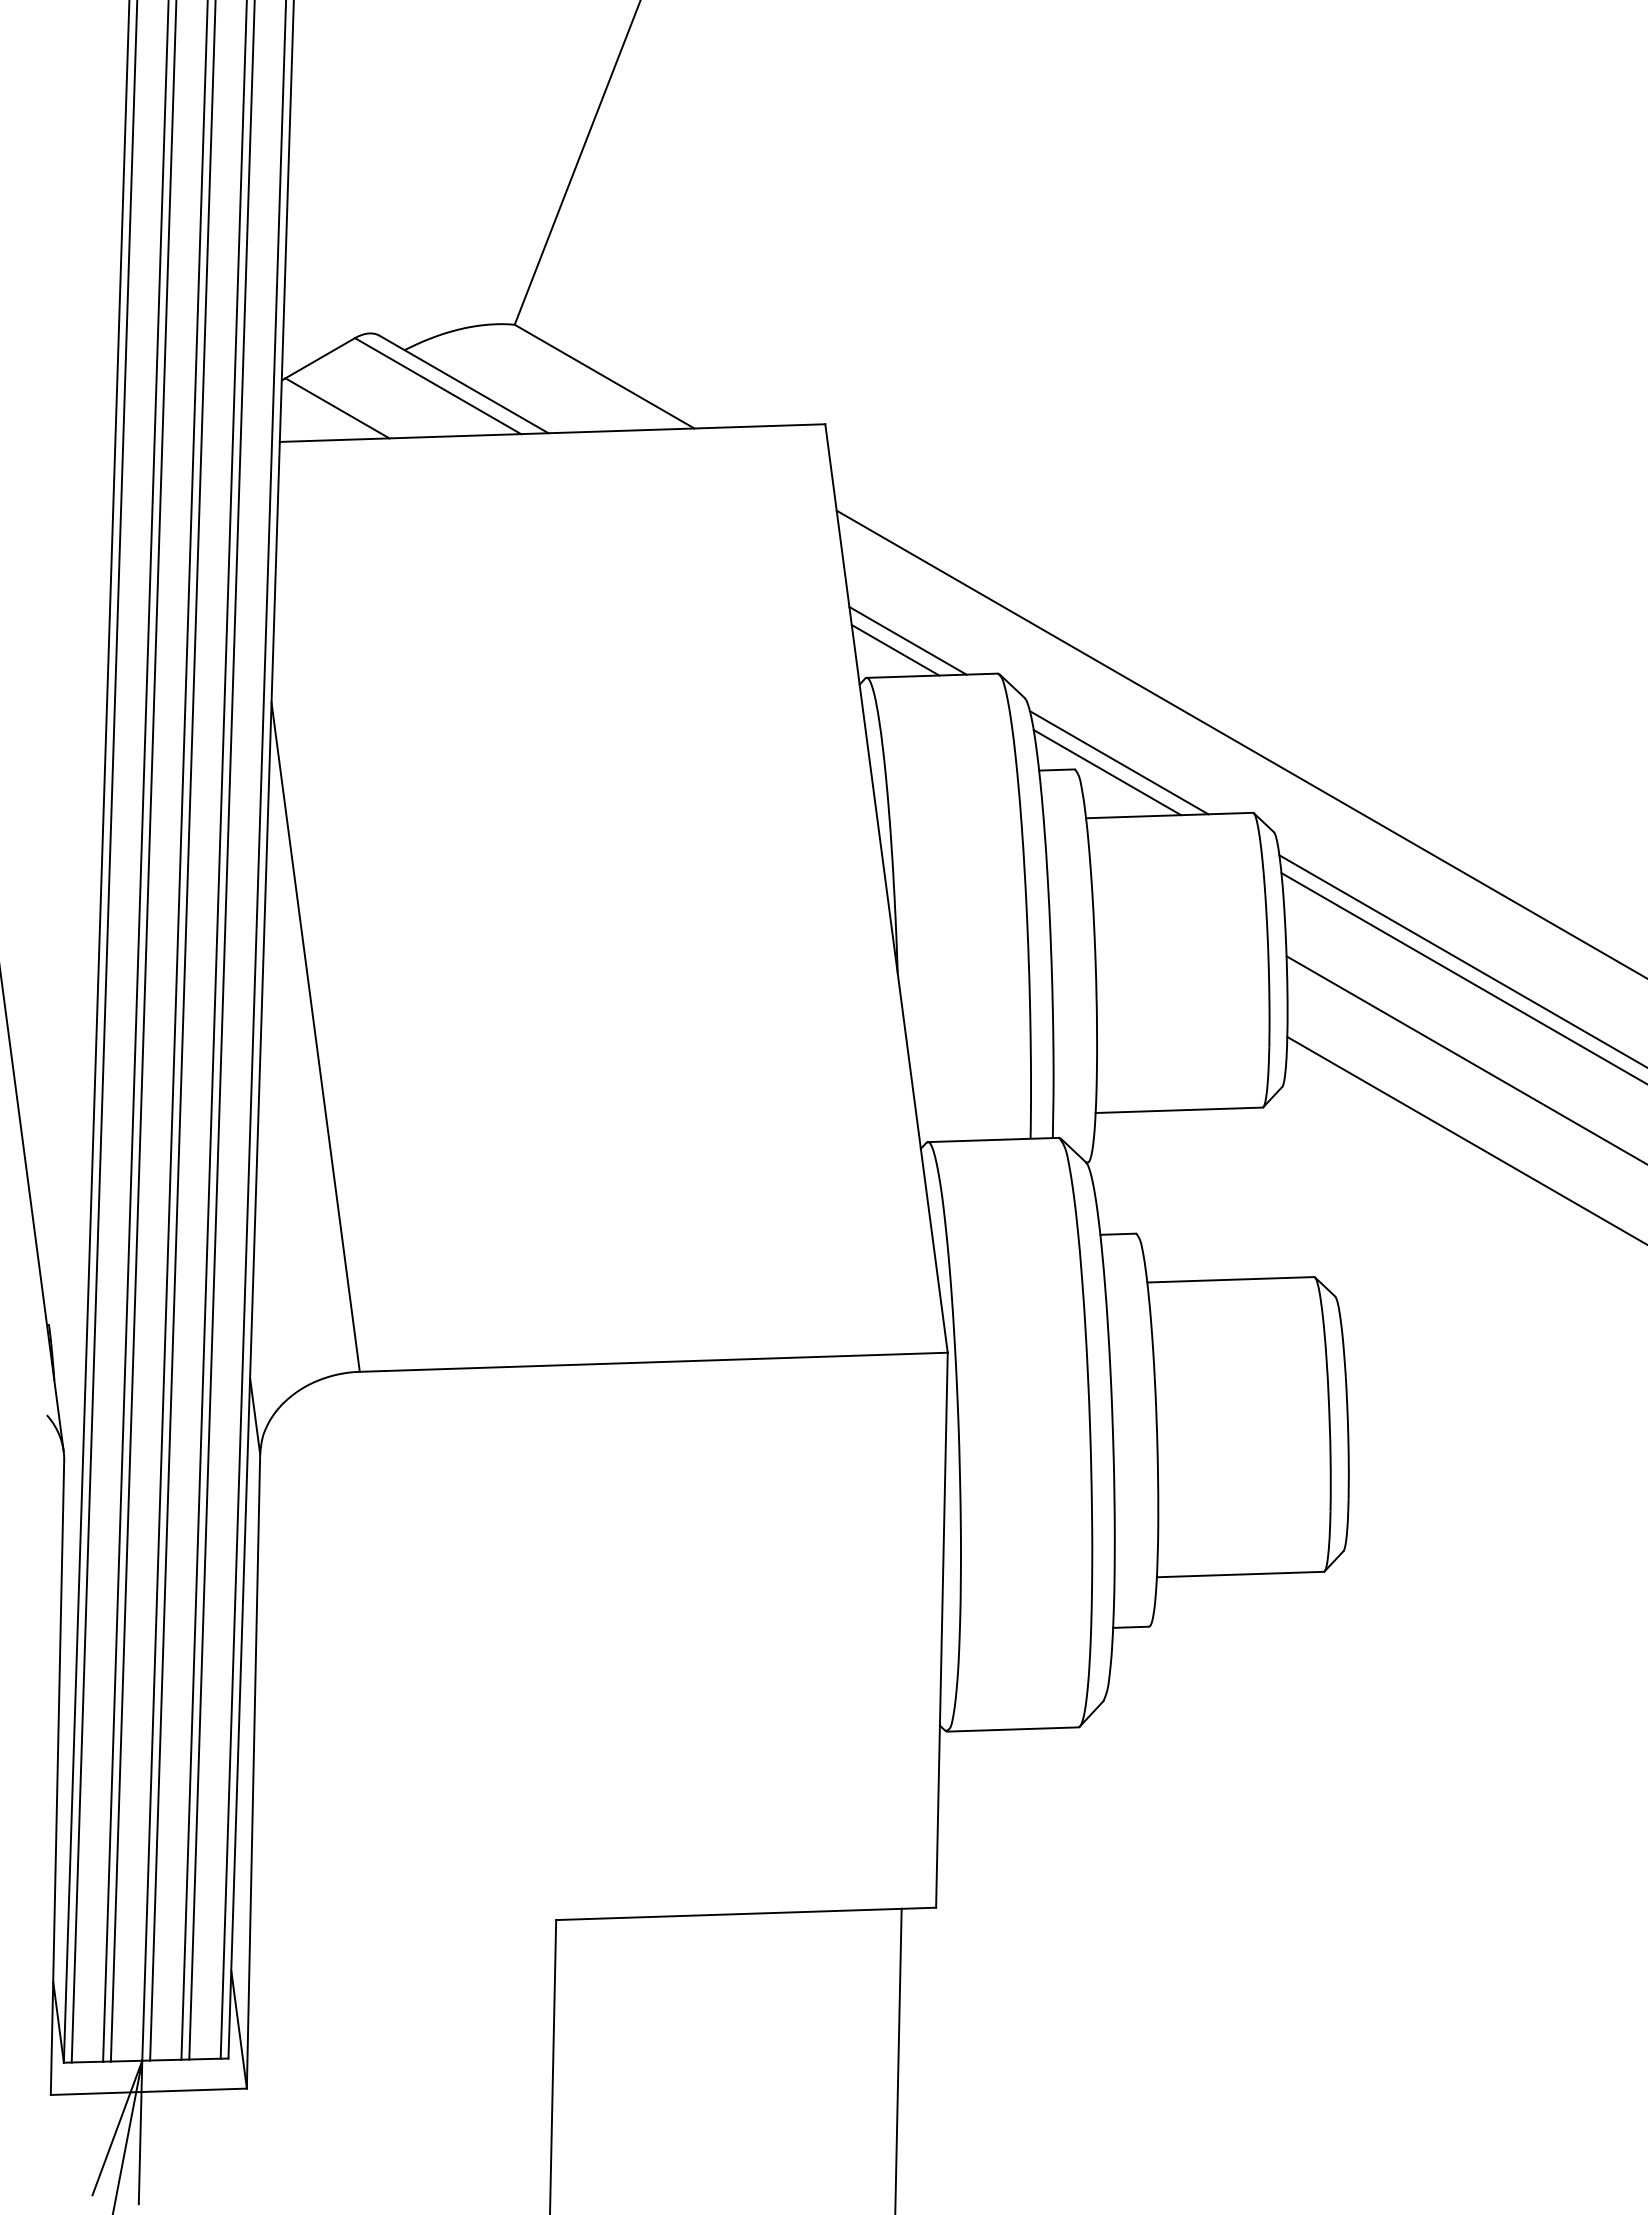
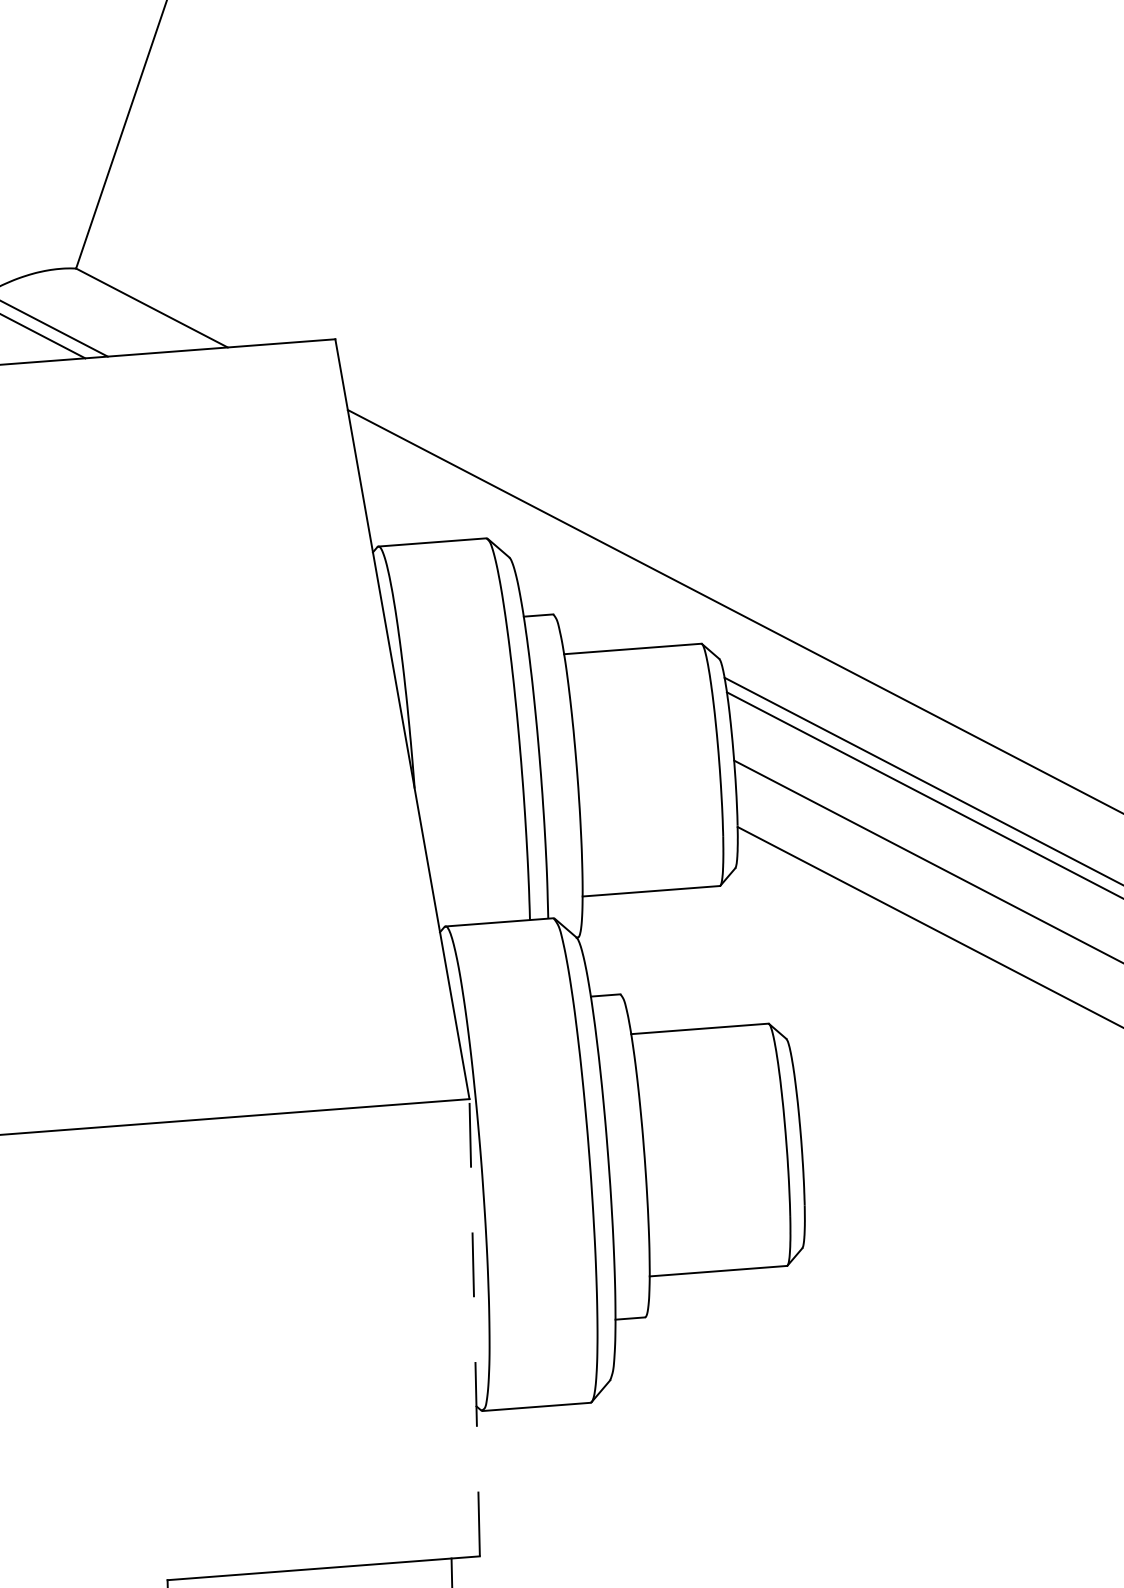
line: (907, 640) -> (410, 514), removed
line: (895, 650) -> (401, 522), removed
line: (1119, 762) -> (589, 607), removed
line: (1107, 772) -> (580, 615), removed
line: (941, 1630) -> (474, 1327), solid -> dashed

